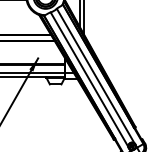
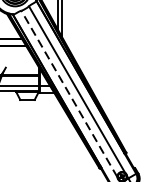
line: (89, 79) -> (69, 93), solid -> dashed

